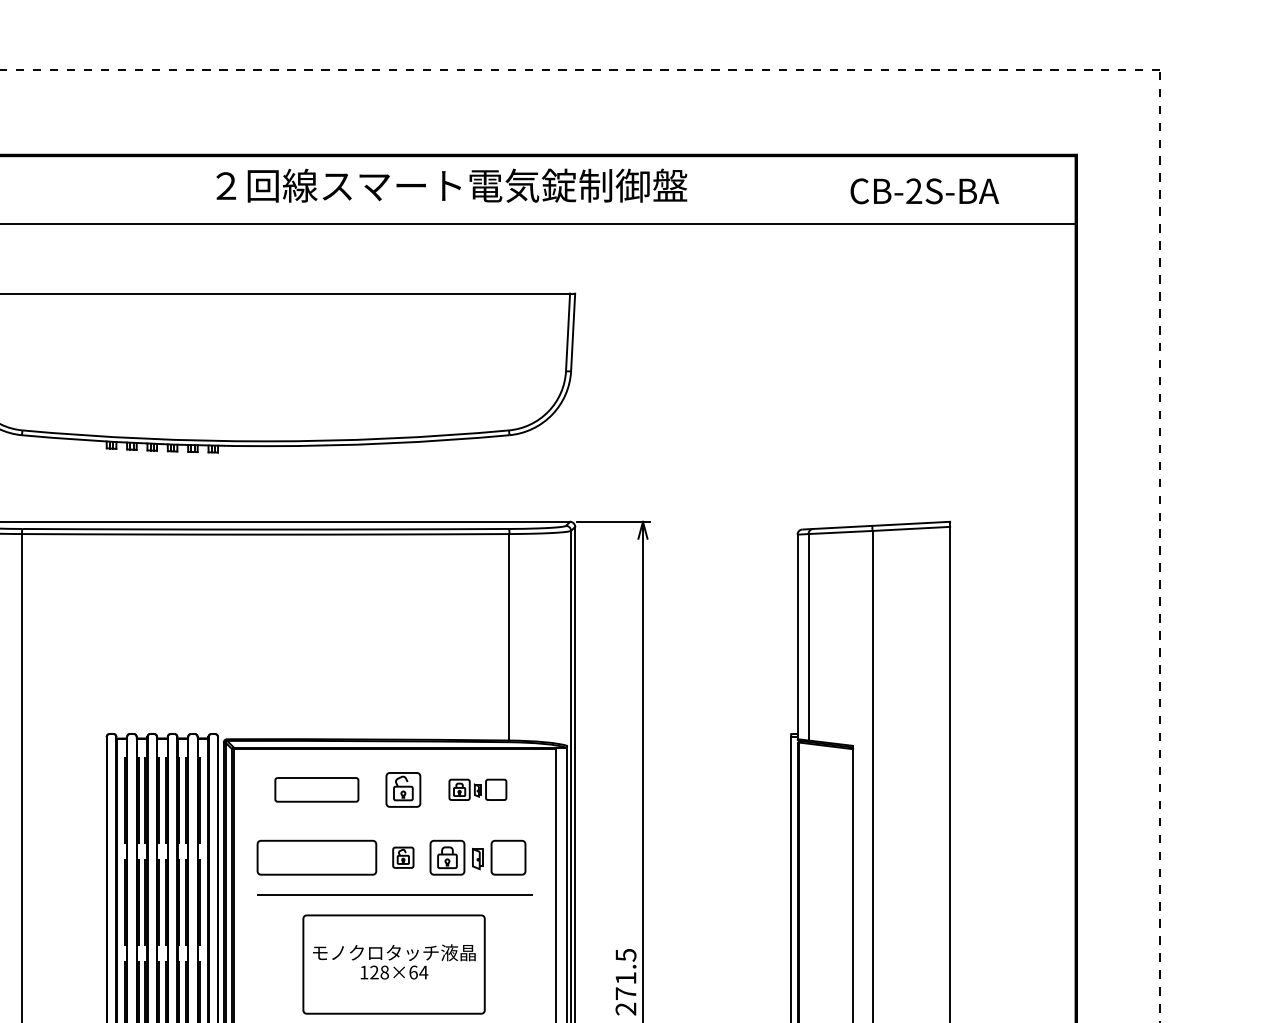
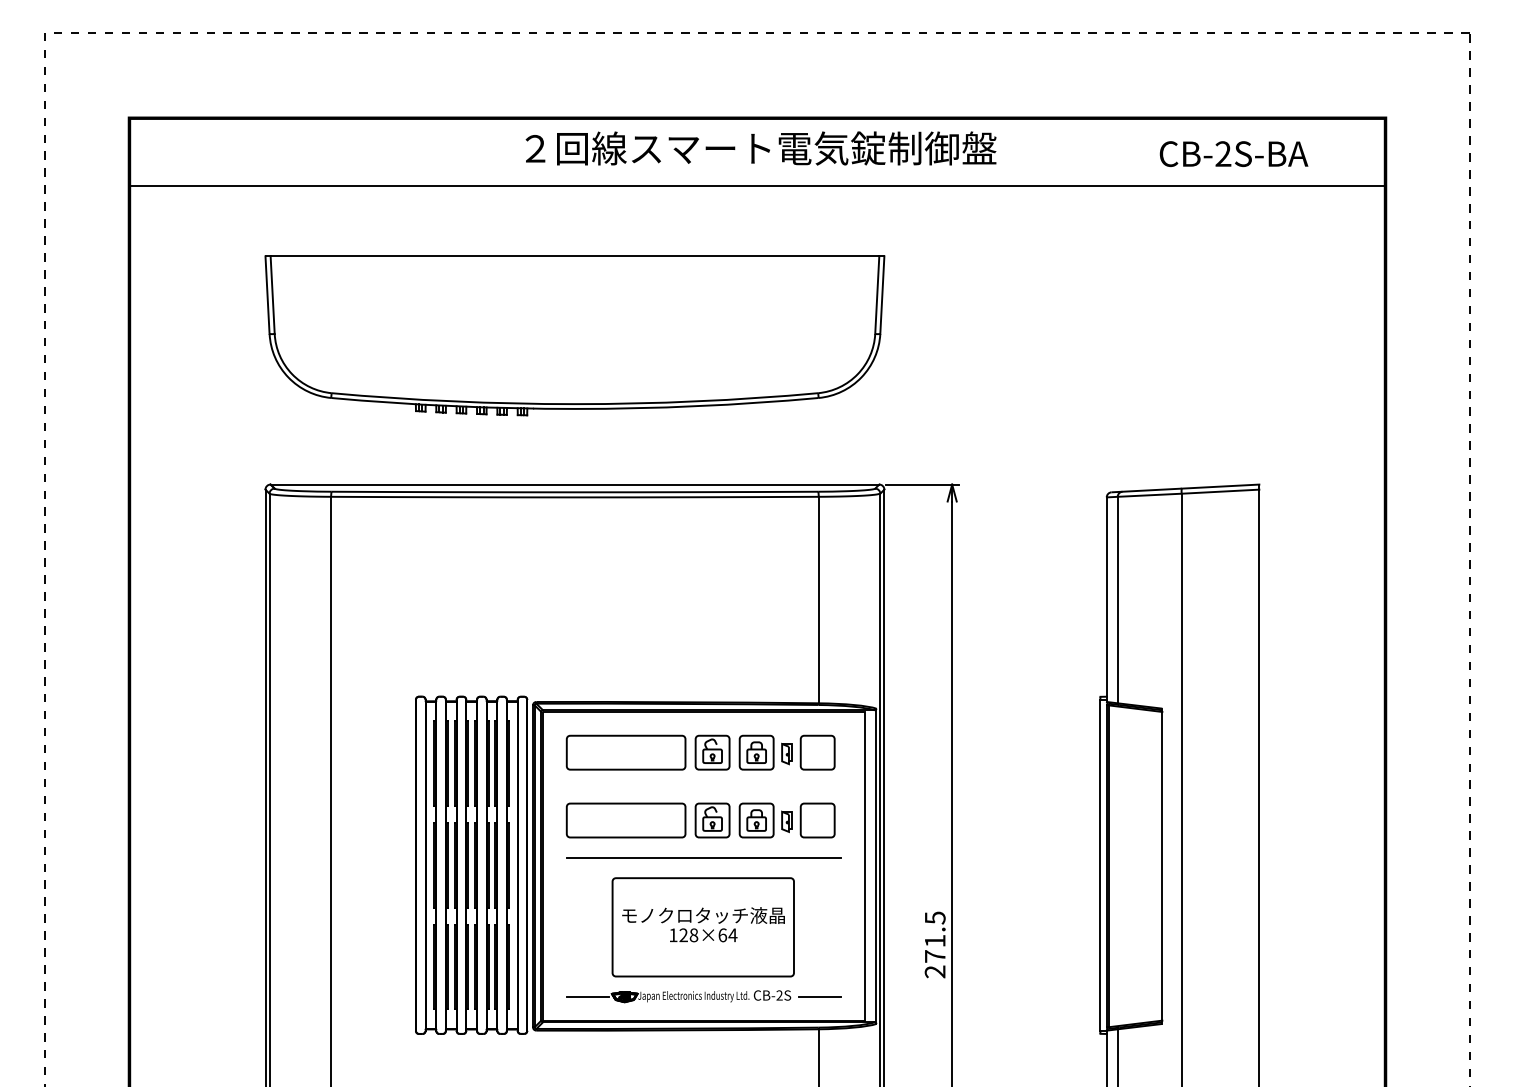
part: (316, 789) -> (625, 752), size x1.43
part: (477, 789) -> (786, 752), size x1.67
part: (403, 857) -> (712, 820), size x1.67

